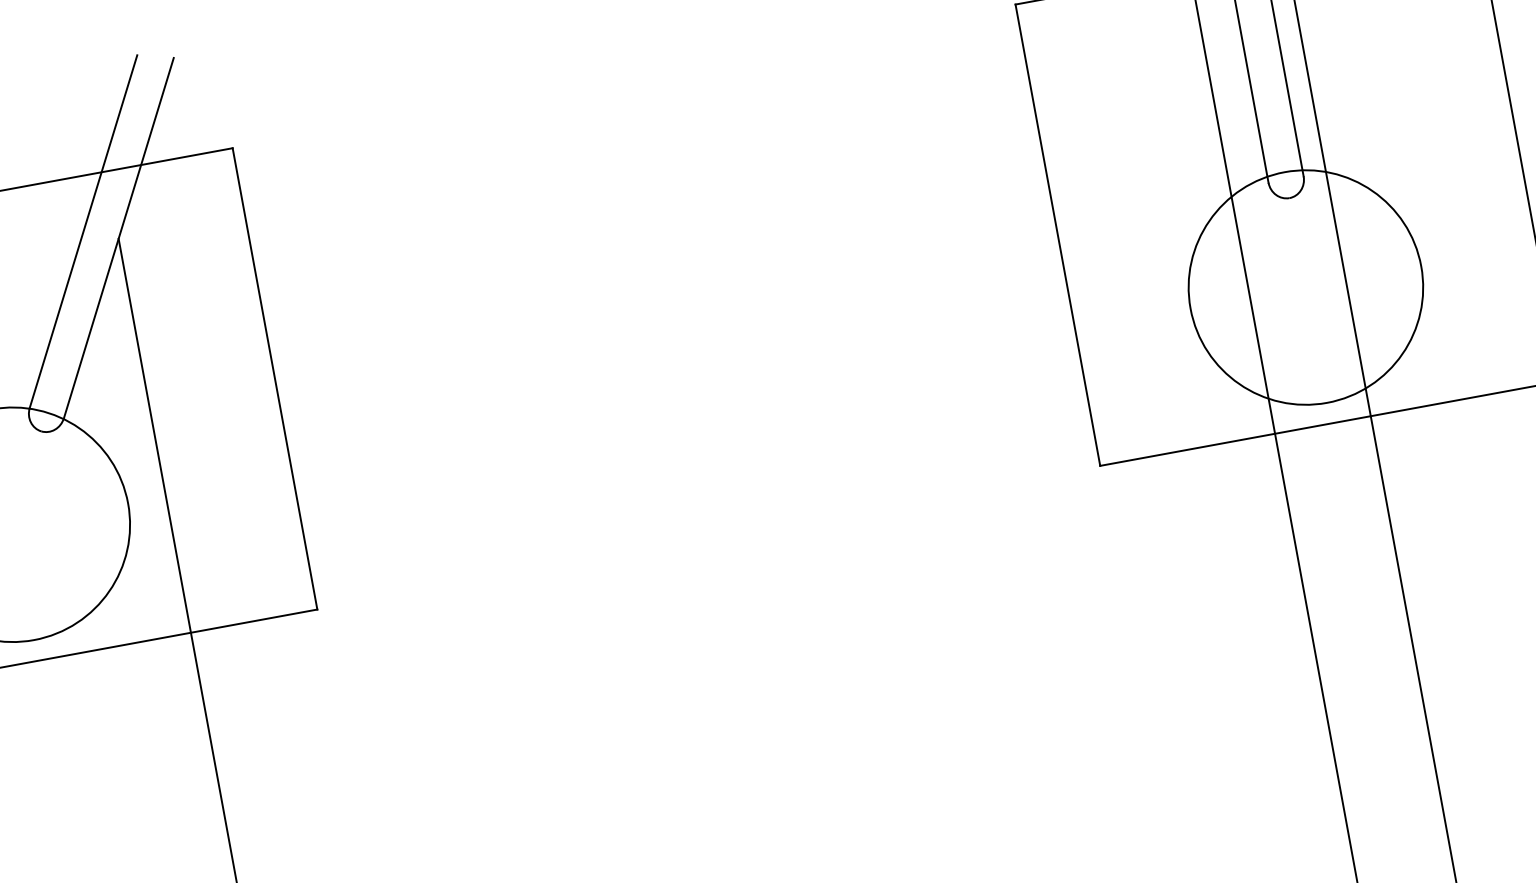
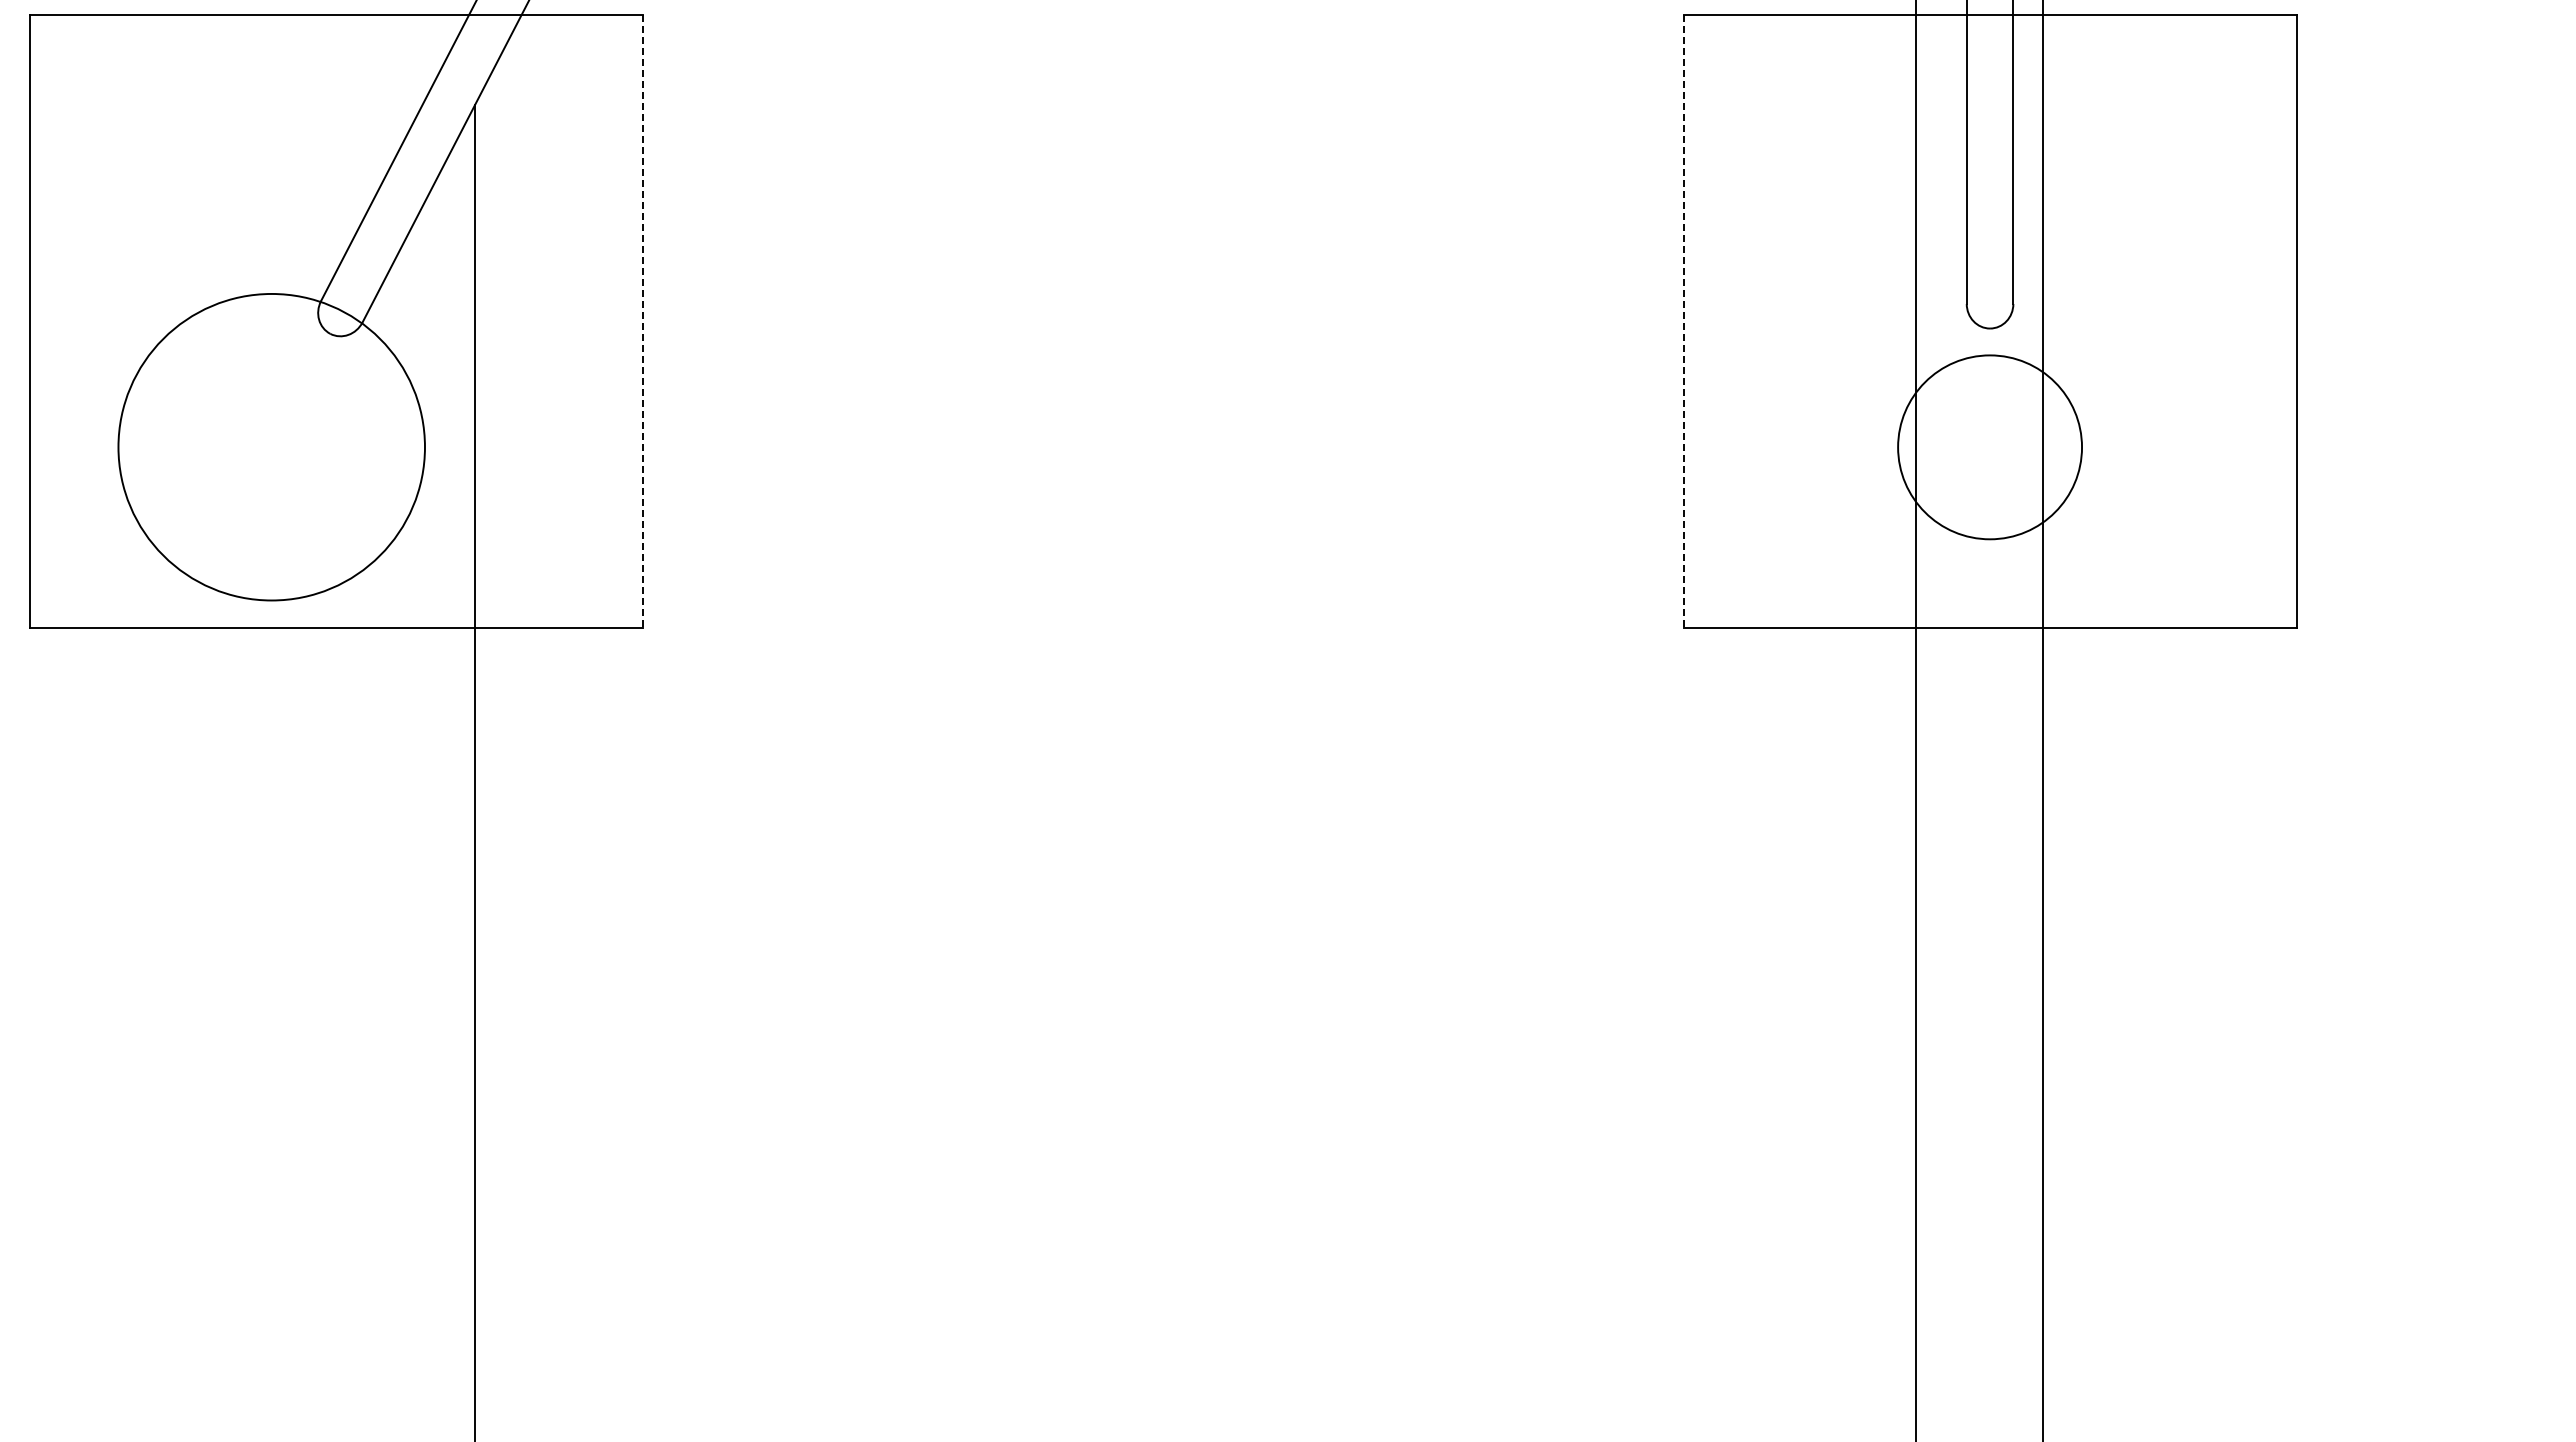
line: (1057, 235) -> (1683, 321), solid -> dashed
circle: (1305, 287) -> (1989, 447), size x0.6
line: (275, 378) -> (643, 321), solid -> dashed

